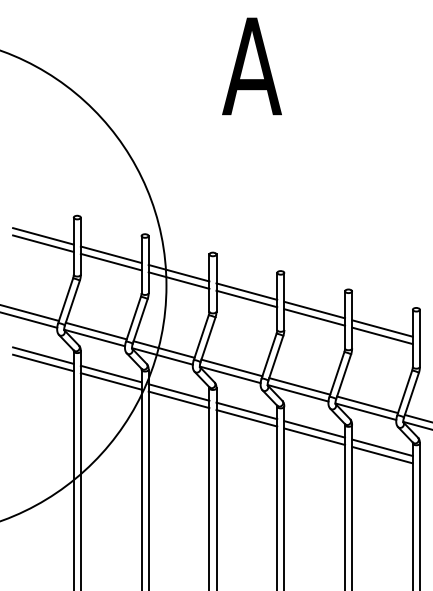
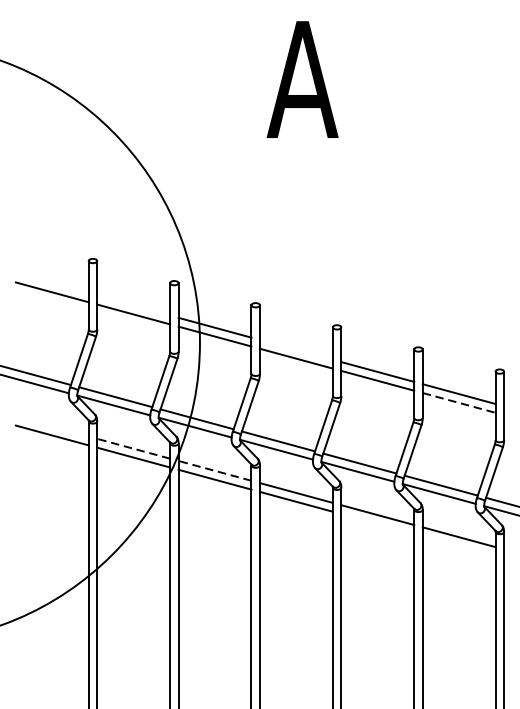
line: (43, 236) -> (52, 283), removed
line: (110, 254) -> (132, 305), removed
line: (246, 291) -> (295, 349), removed
line: (382, 336) -> (459, 403), solid -> dashed
line: (43, 355) -> (52, 426), removed
line: (110, 373) -> (132, 448), solid -> dashed
line: (178, 392) -> (214, 470), solid -> dashed
line: (314, 436) -> (377, 523), removed
line: (382, 454) -> (459, 545), removed

